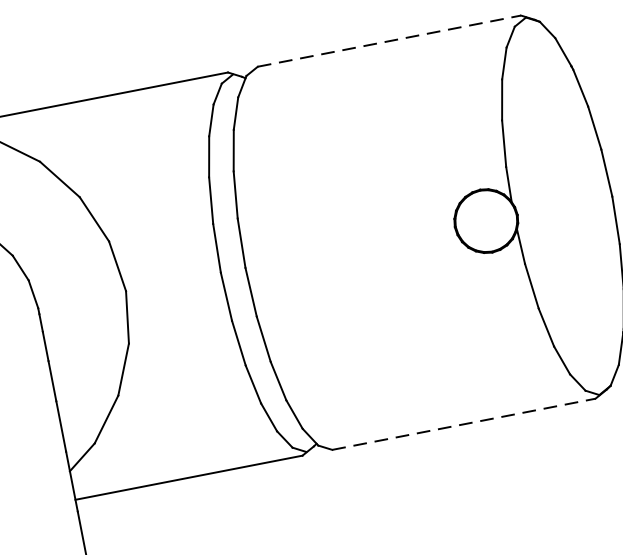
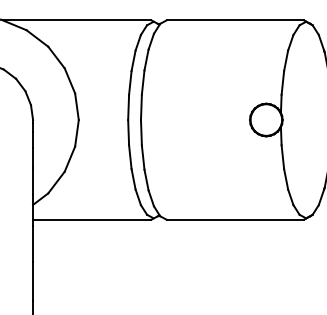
line: (389, 41) -> (235, 20), dashed -> solid
line: (464, 423) -> (235, 219), dashed -> solid

